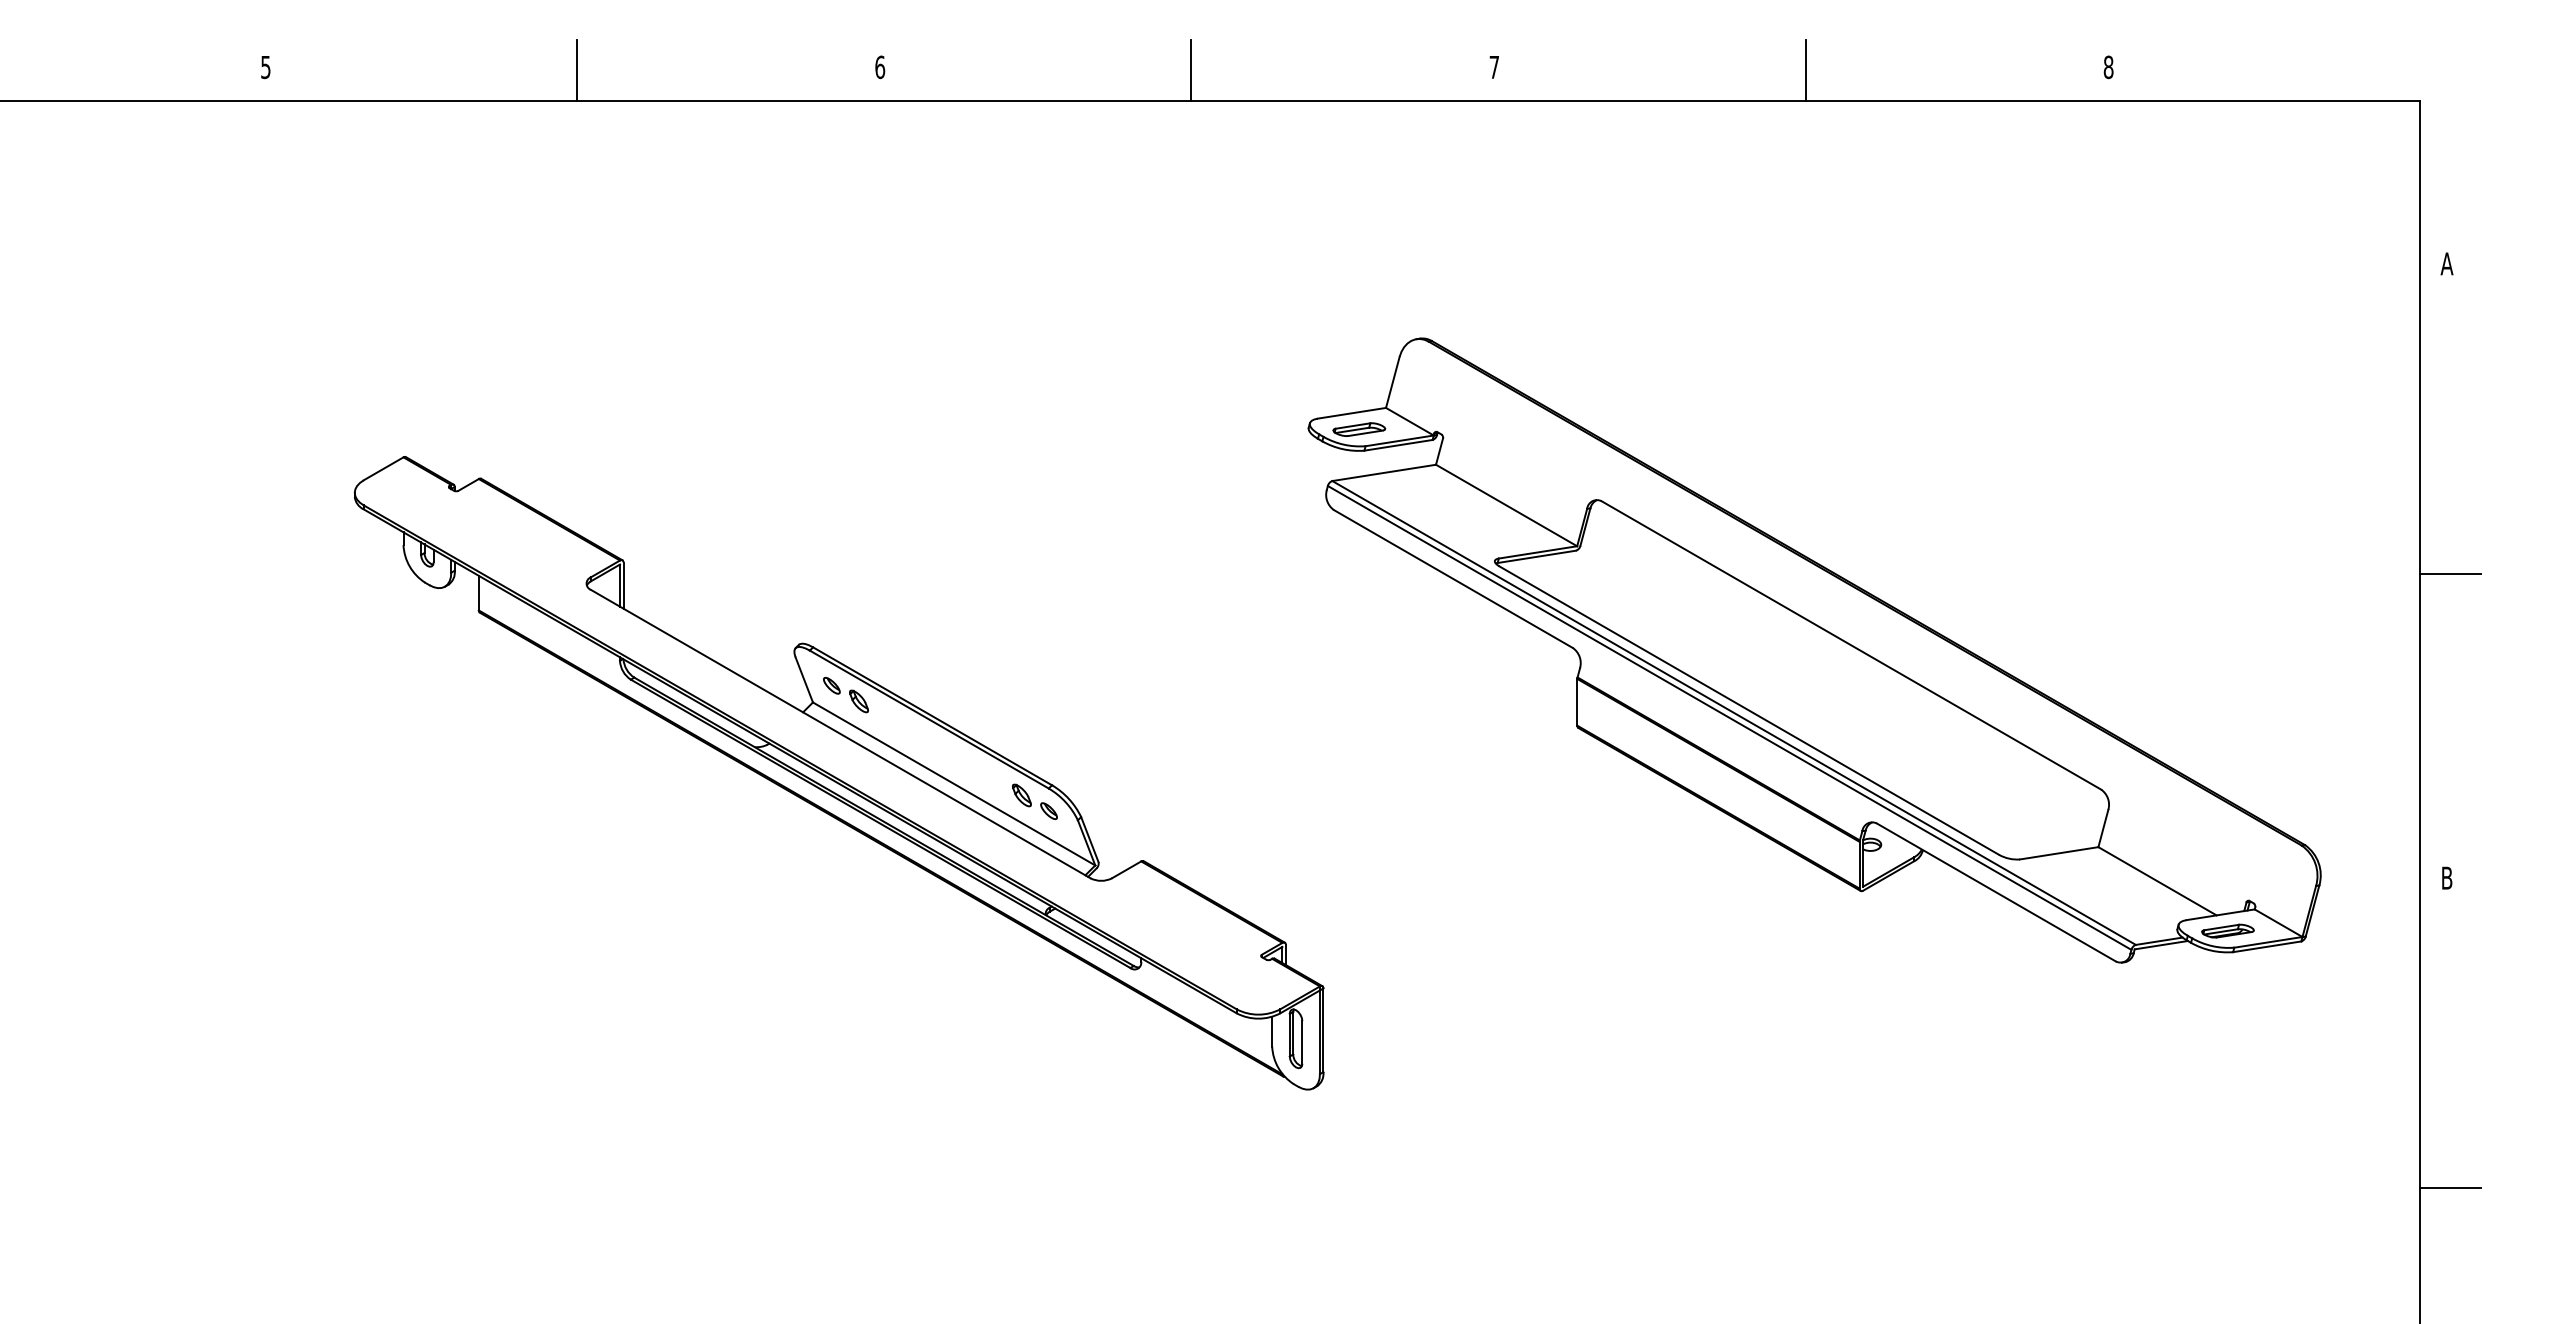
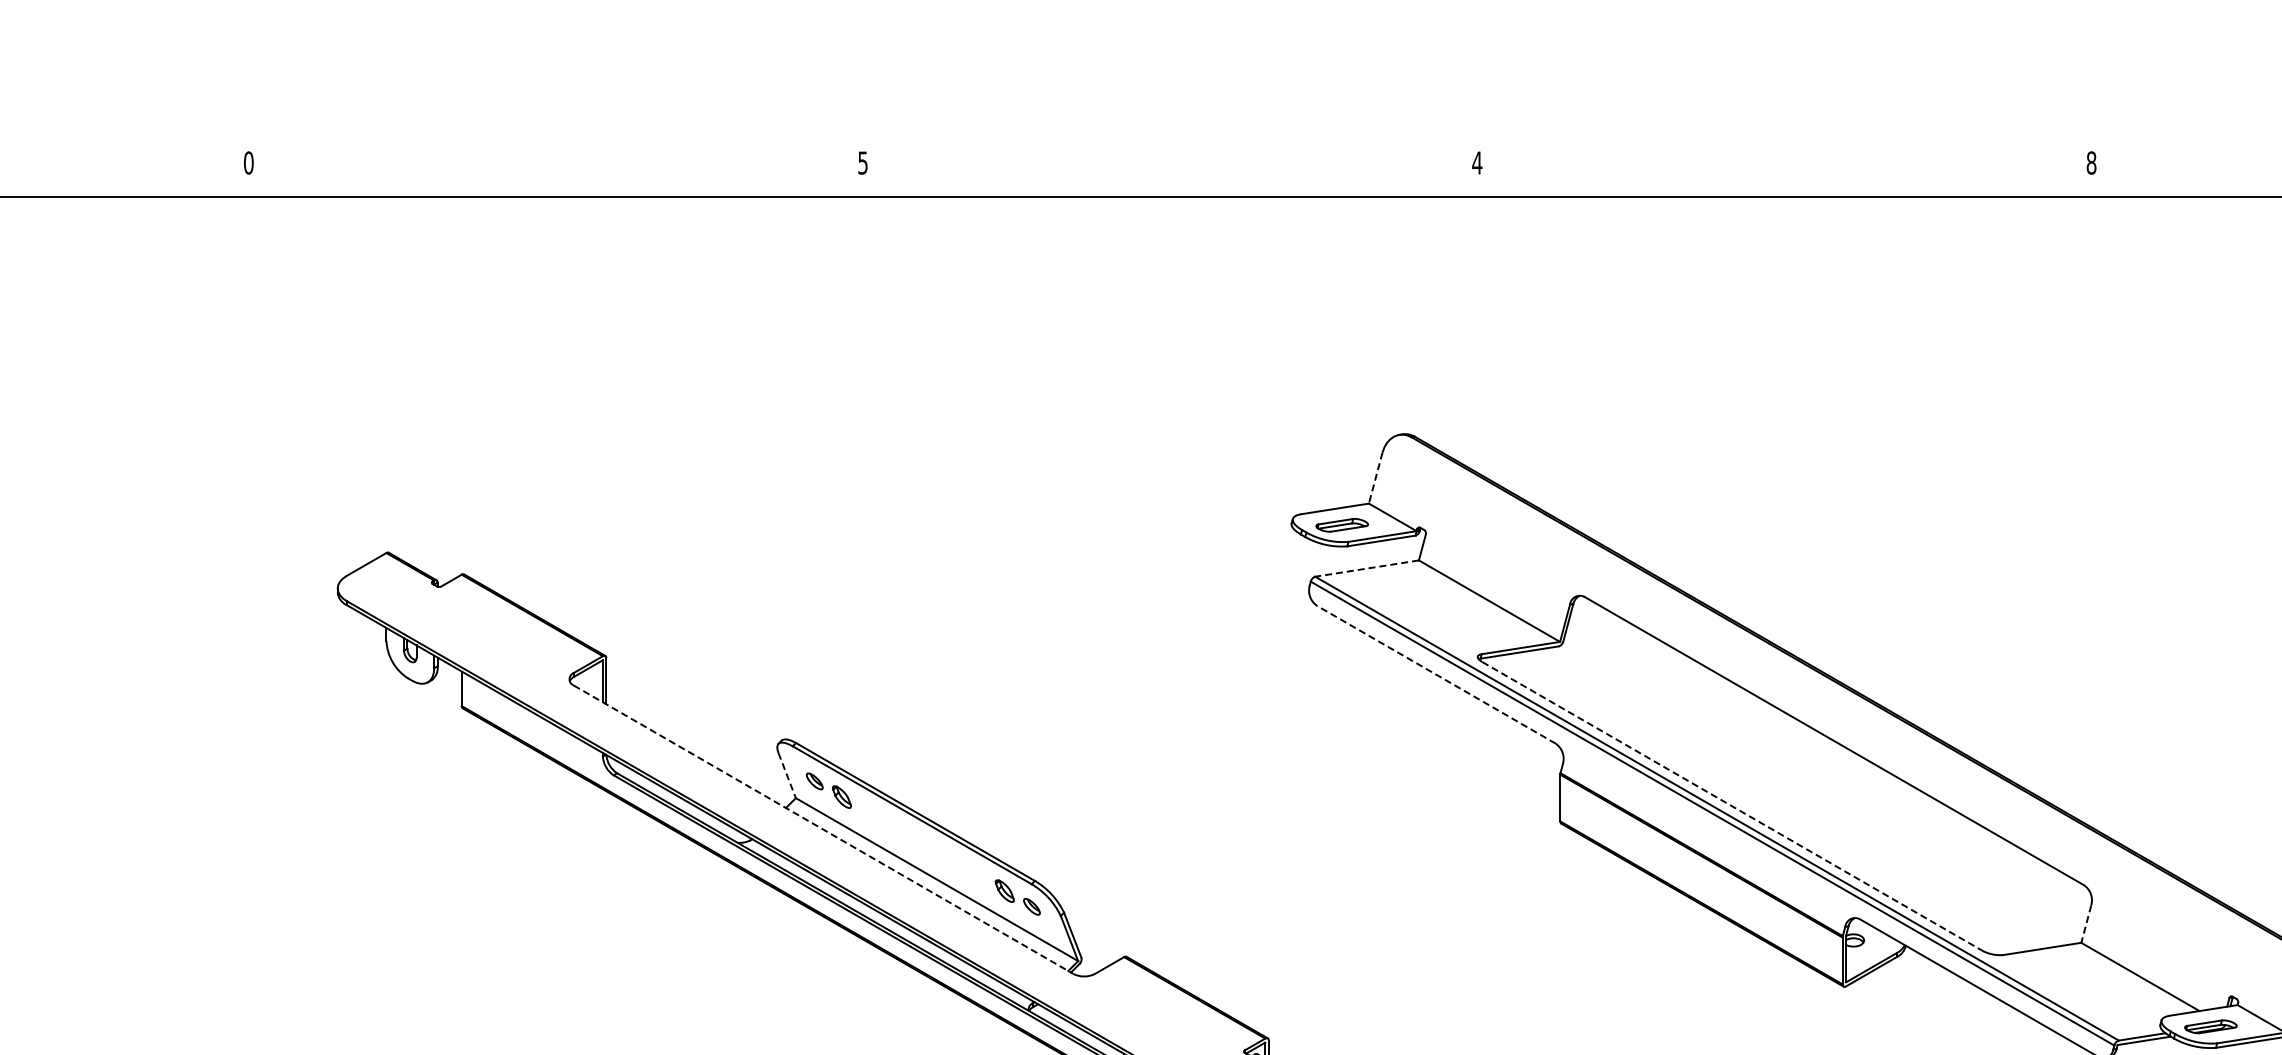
text: (265, 67) -> (248, 163), 5 -> 0
text: (880, 67) -> (863, 163), 6 -> 5
text: (1494, 67) -> (1477, 163), 7 -> 4
line: (577, 70) -> (560, 166), removed
line: (1191, 70) -> (1174, 166), removed
line: (1805, 70) -> (1788, 166), removed
line: (1392, 382) -> (1375, 478), solid -> dashed
line: (1383, 472) -> (1366, 568), solid -> dashed
line: (1453, 579) -> (1436, 675), solid -> dashed
line: (804, 680) -> (787, 776), solid -> dashed
line: (1749, 710) -> (1732, 806), solid -> dashed
line: (841, 734) -> (824, 830), solid -> dashed
line: (2103, 828) -> (2086, 924), solid -> dashed

